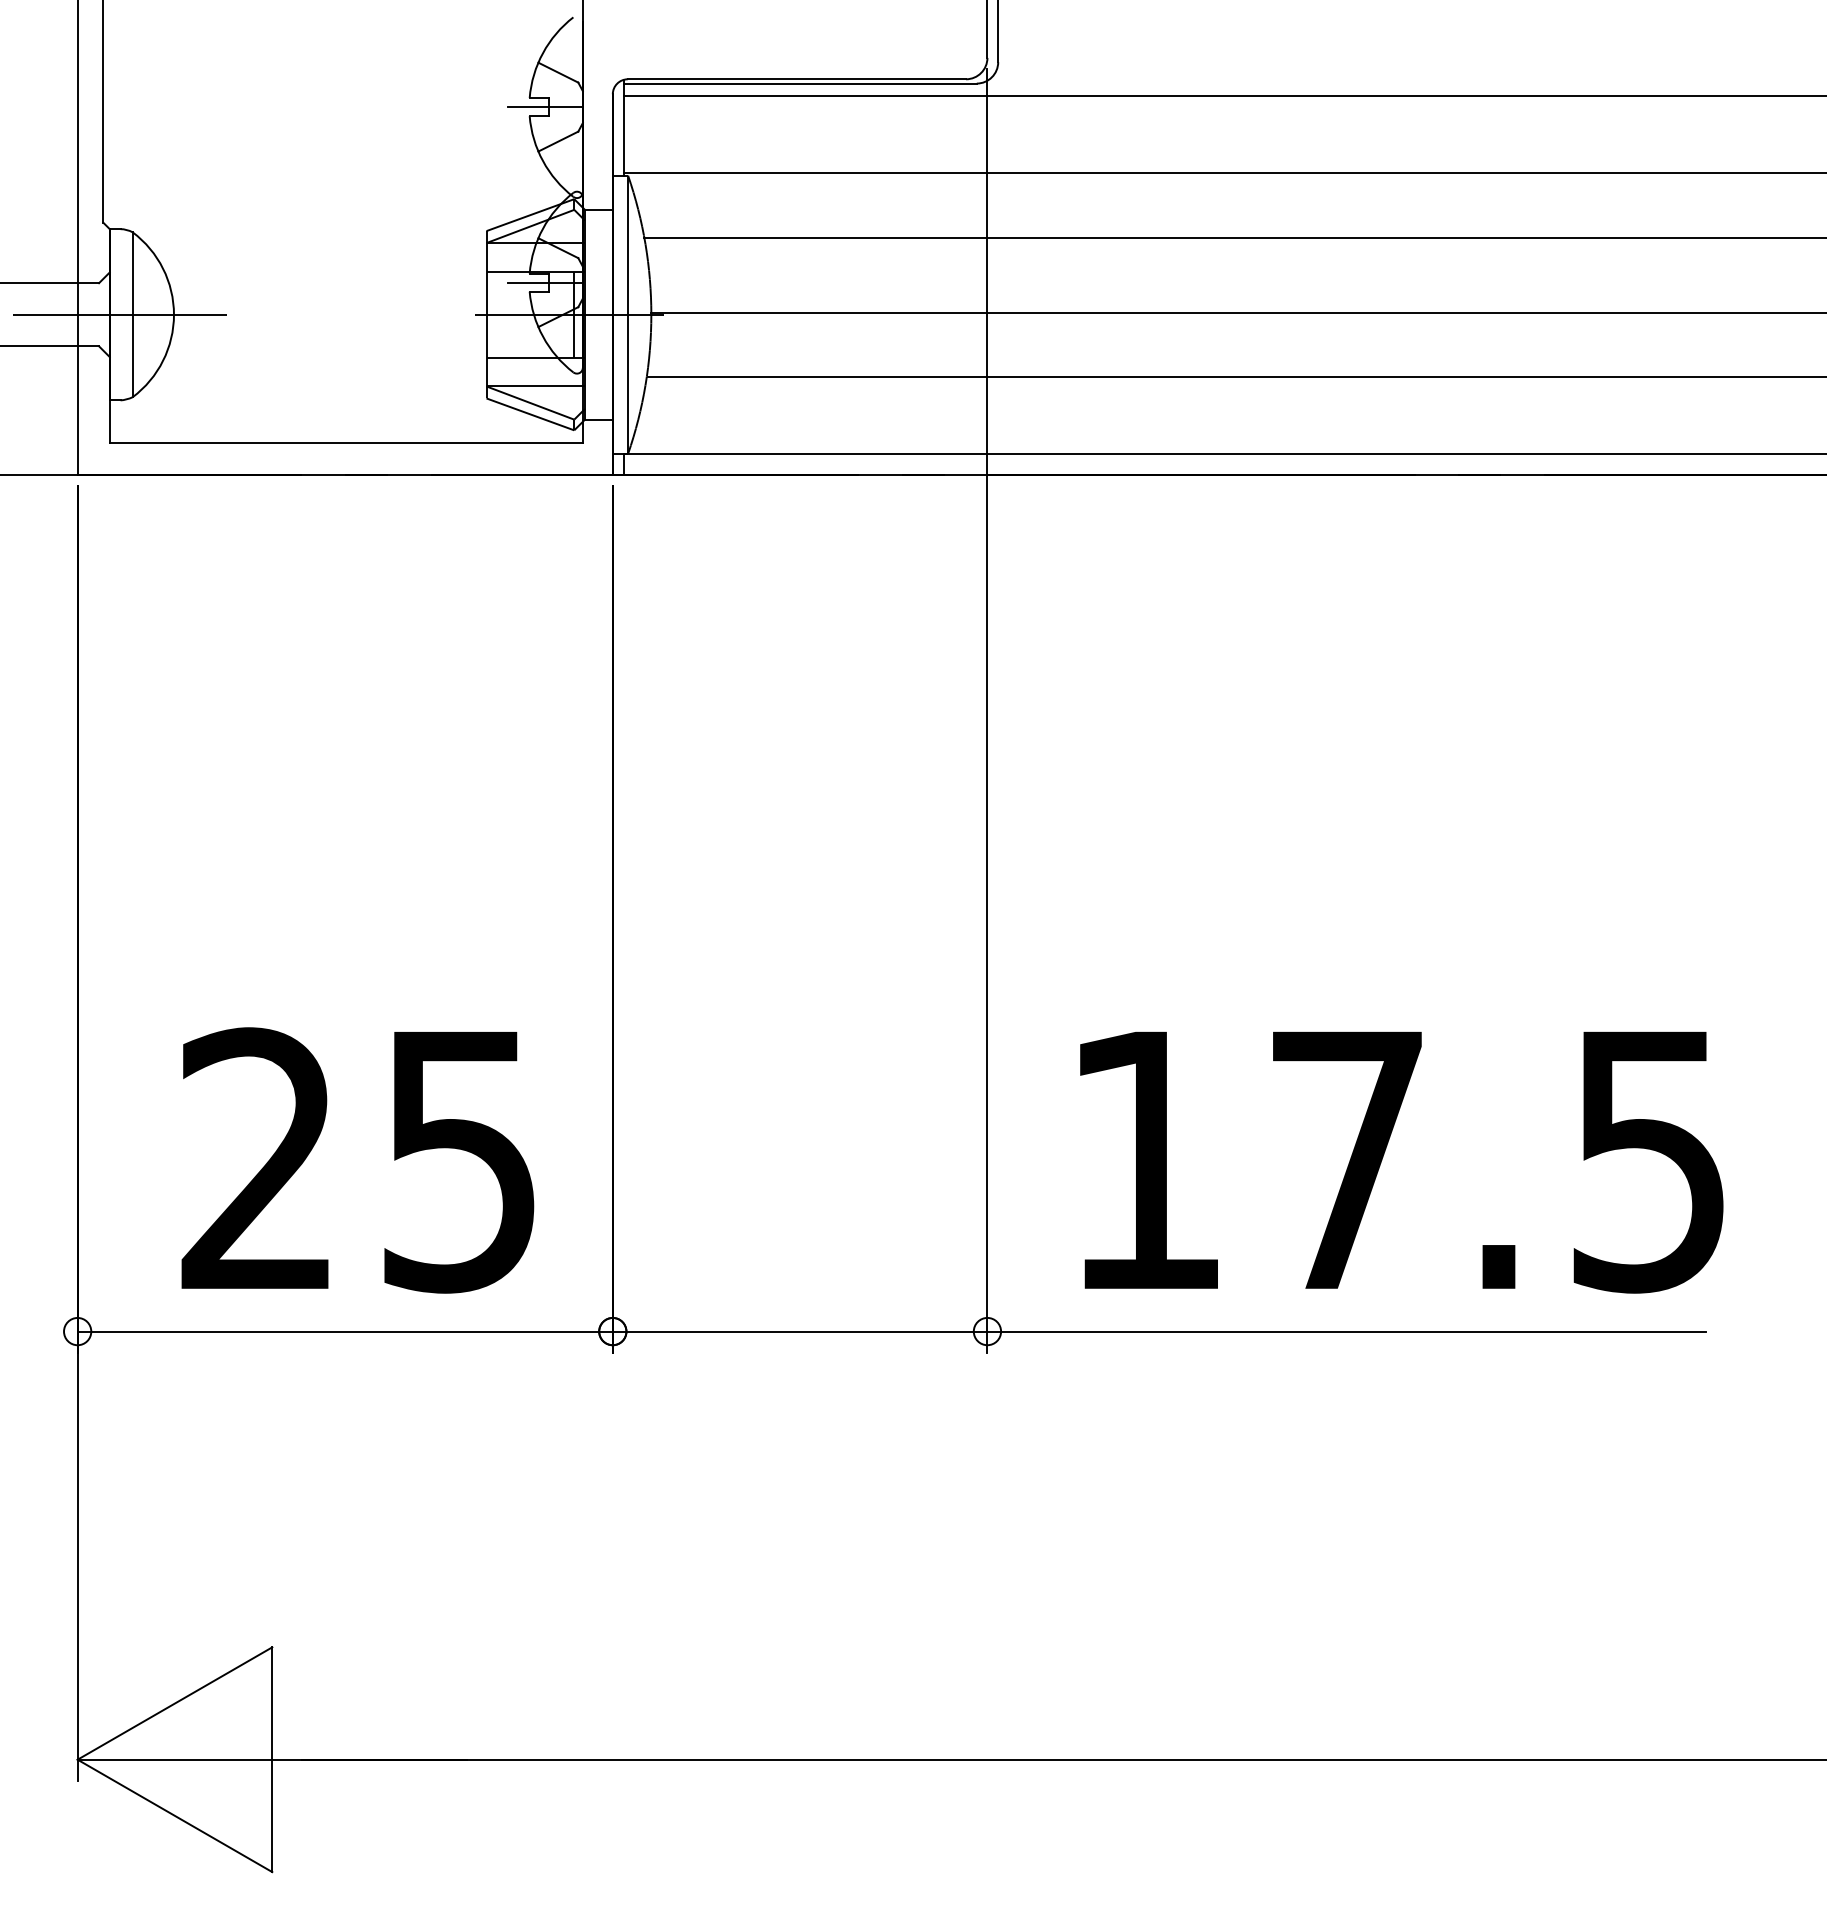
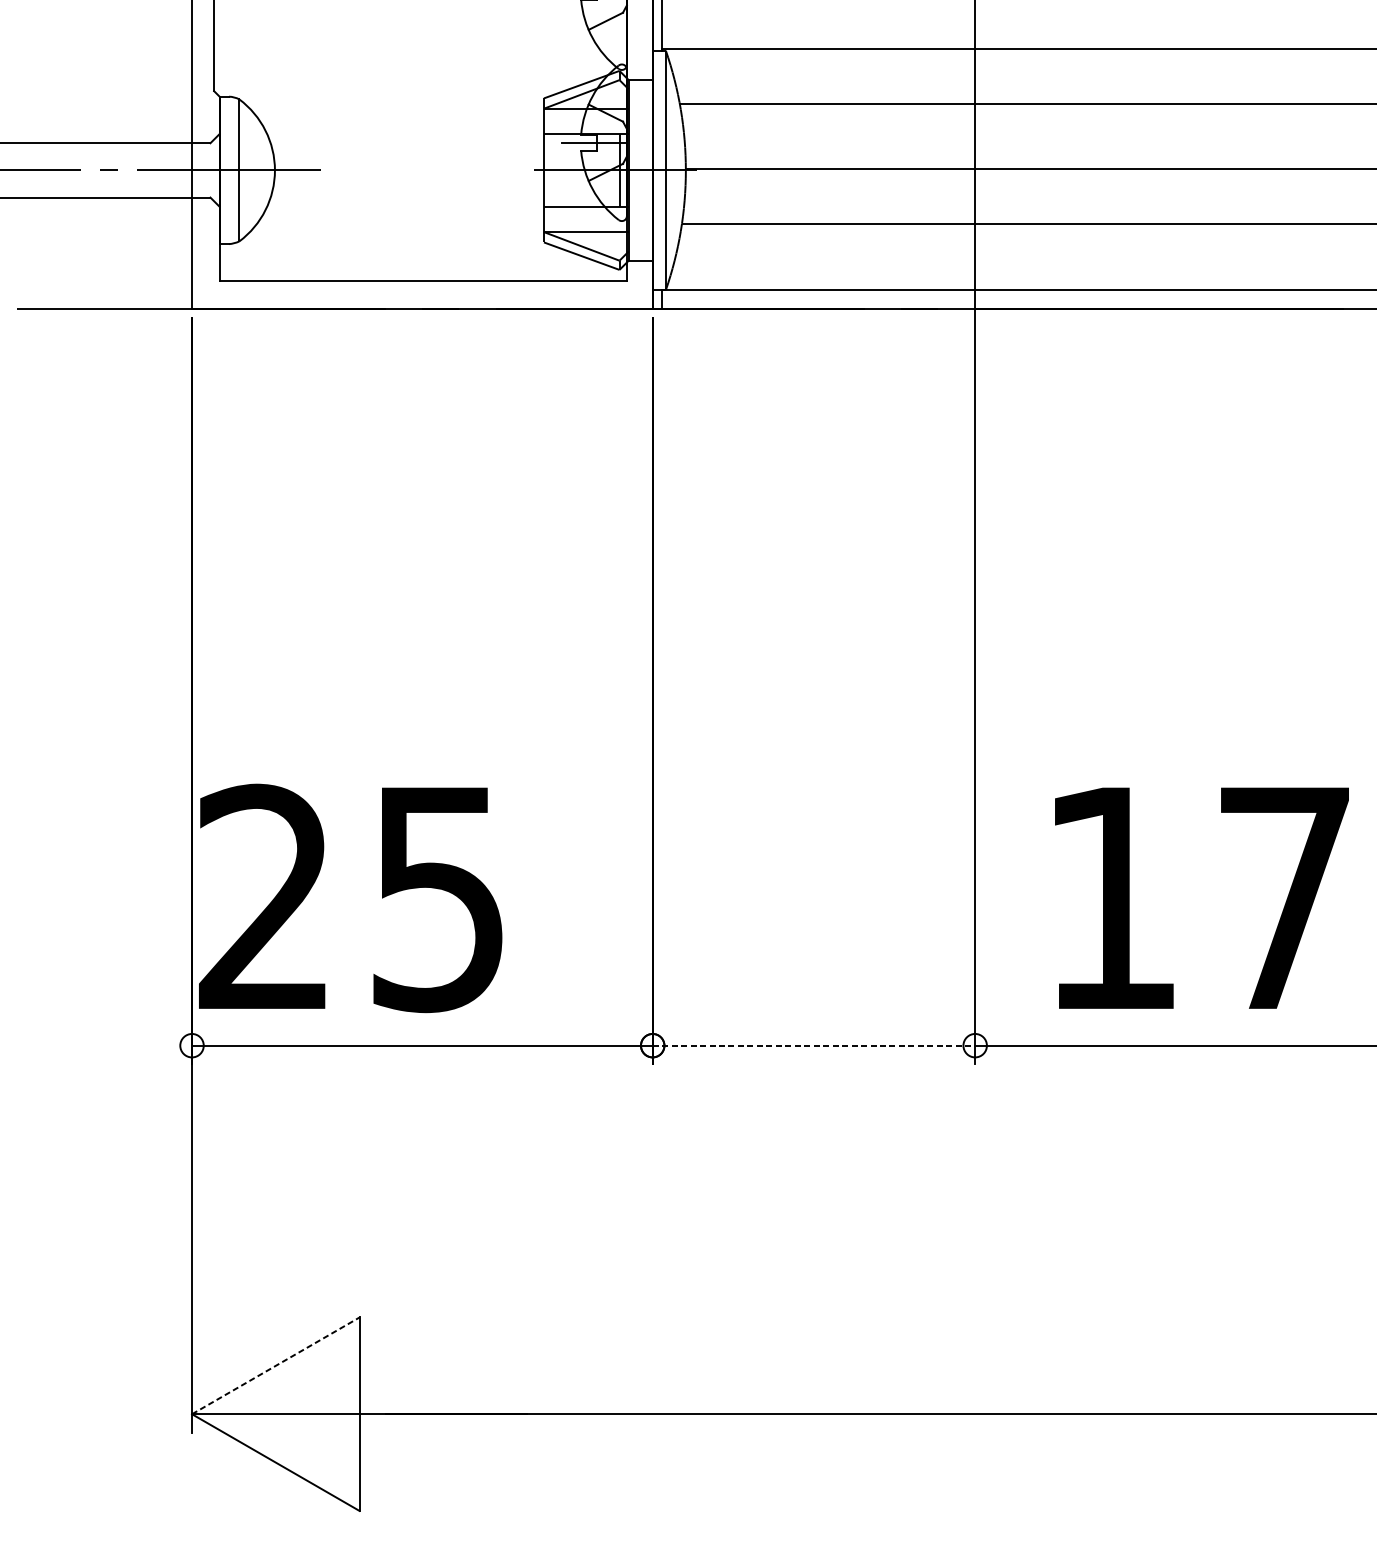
text: (357, 1160) -> (350, 898), moved
line: (800, 1331) -> (814, 1045), solid -> dashed
line: (175, 1703) -> (276, 1365), solid -> dashed

